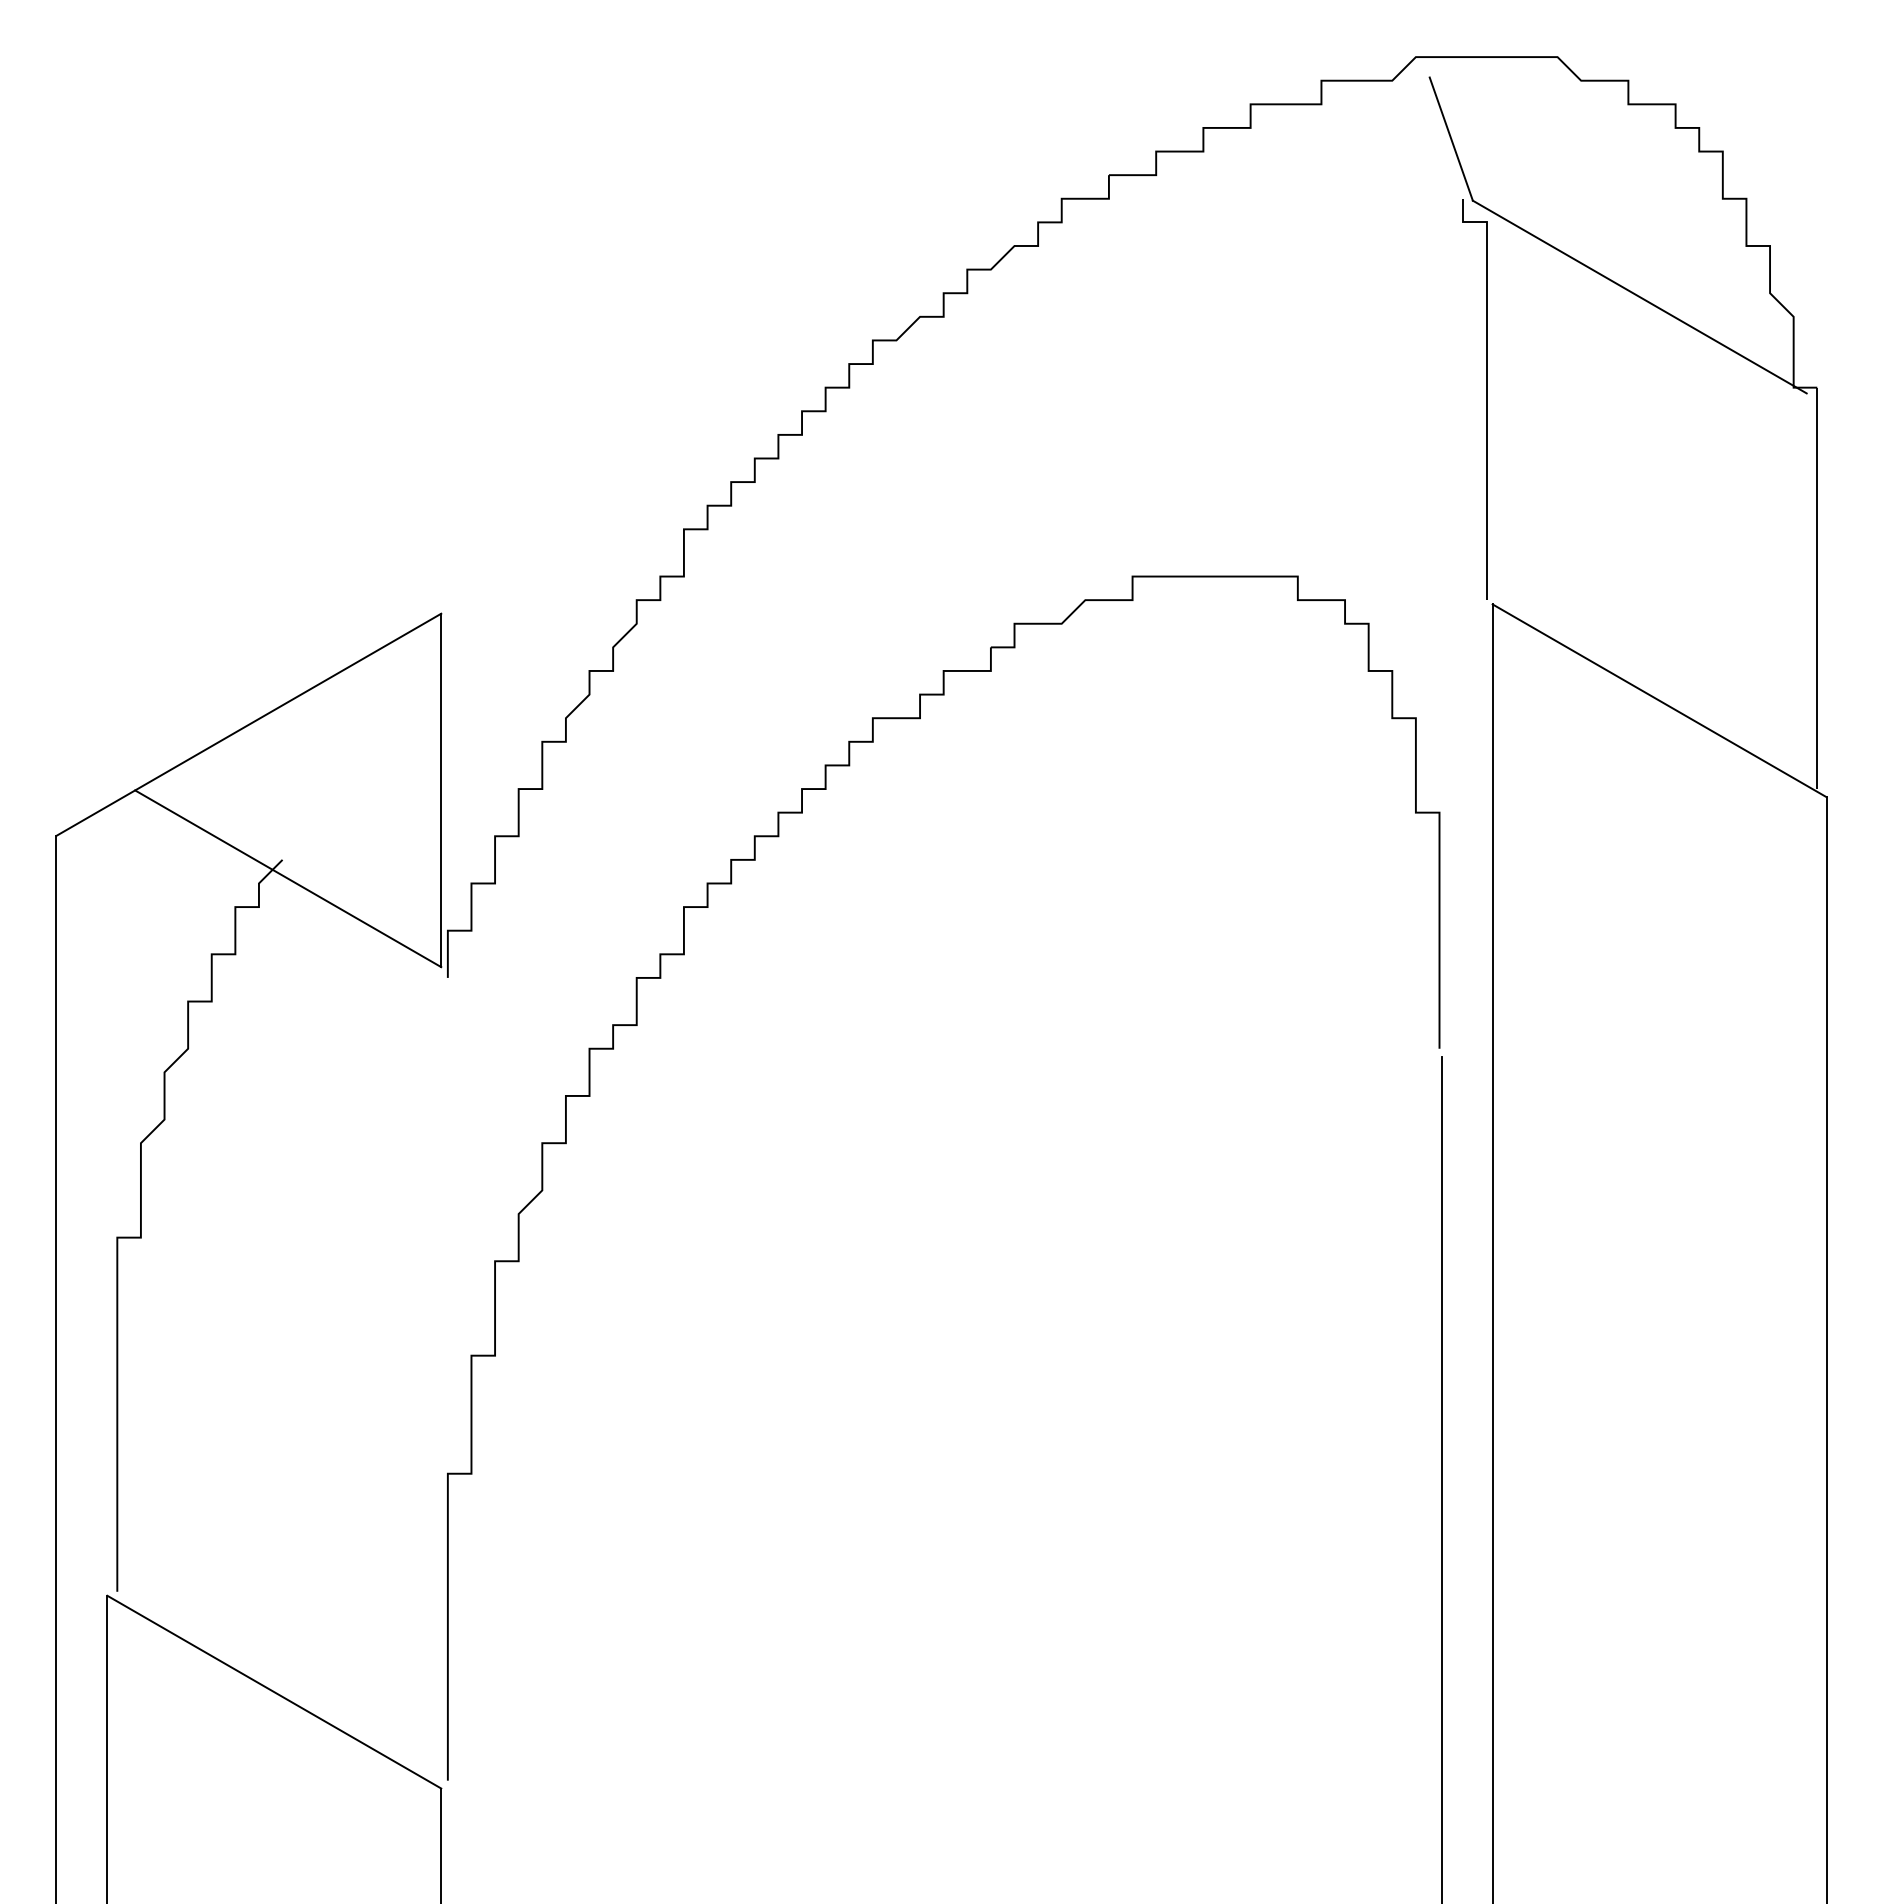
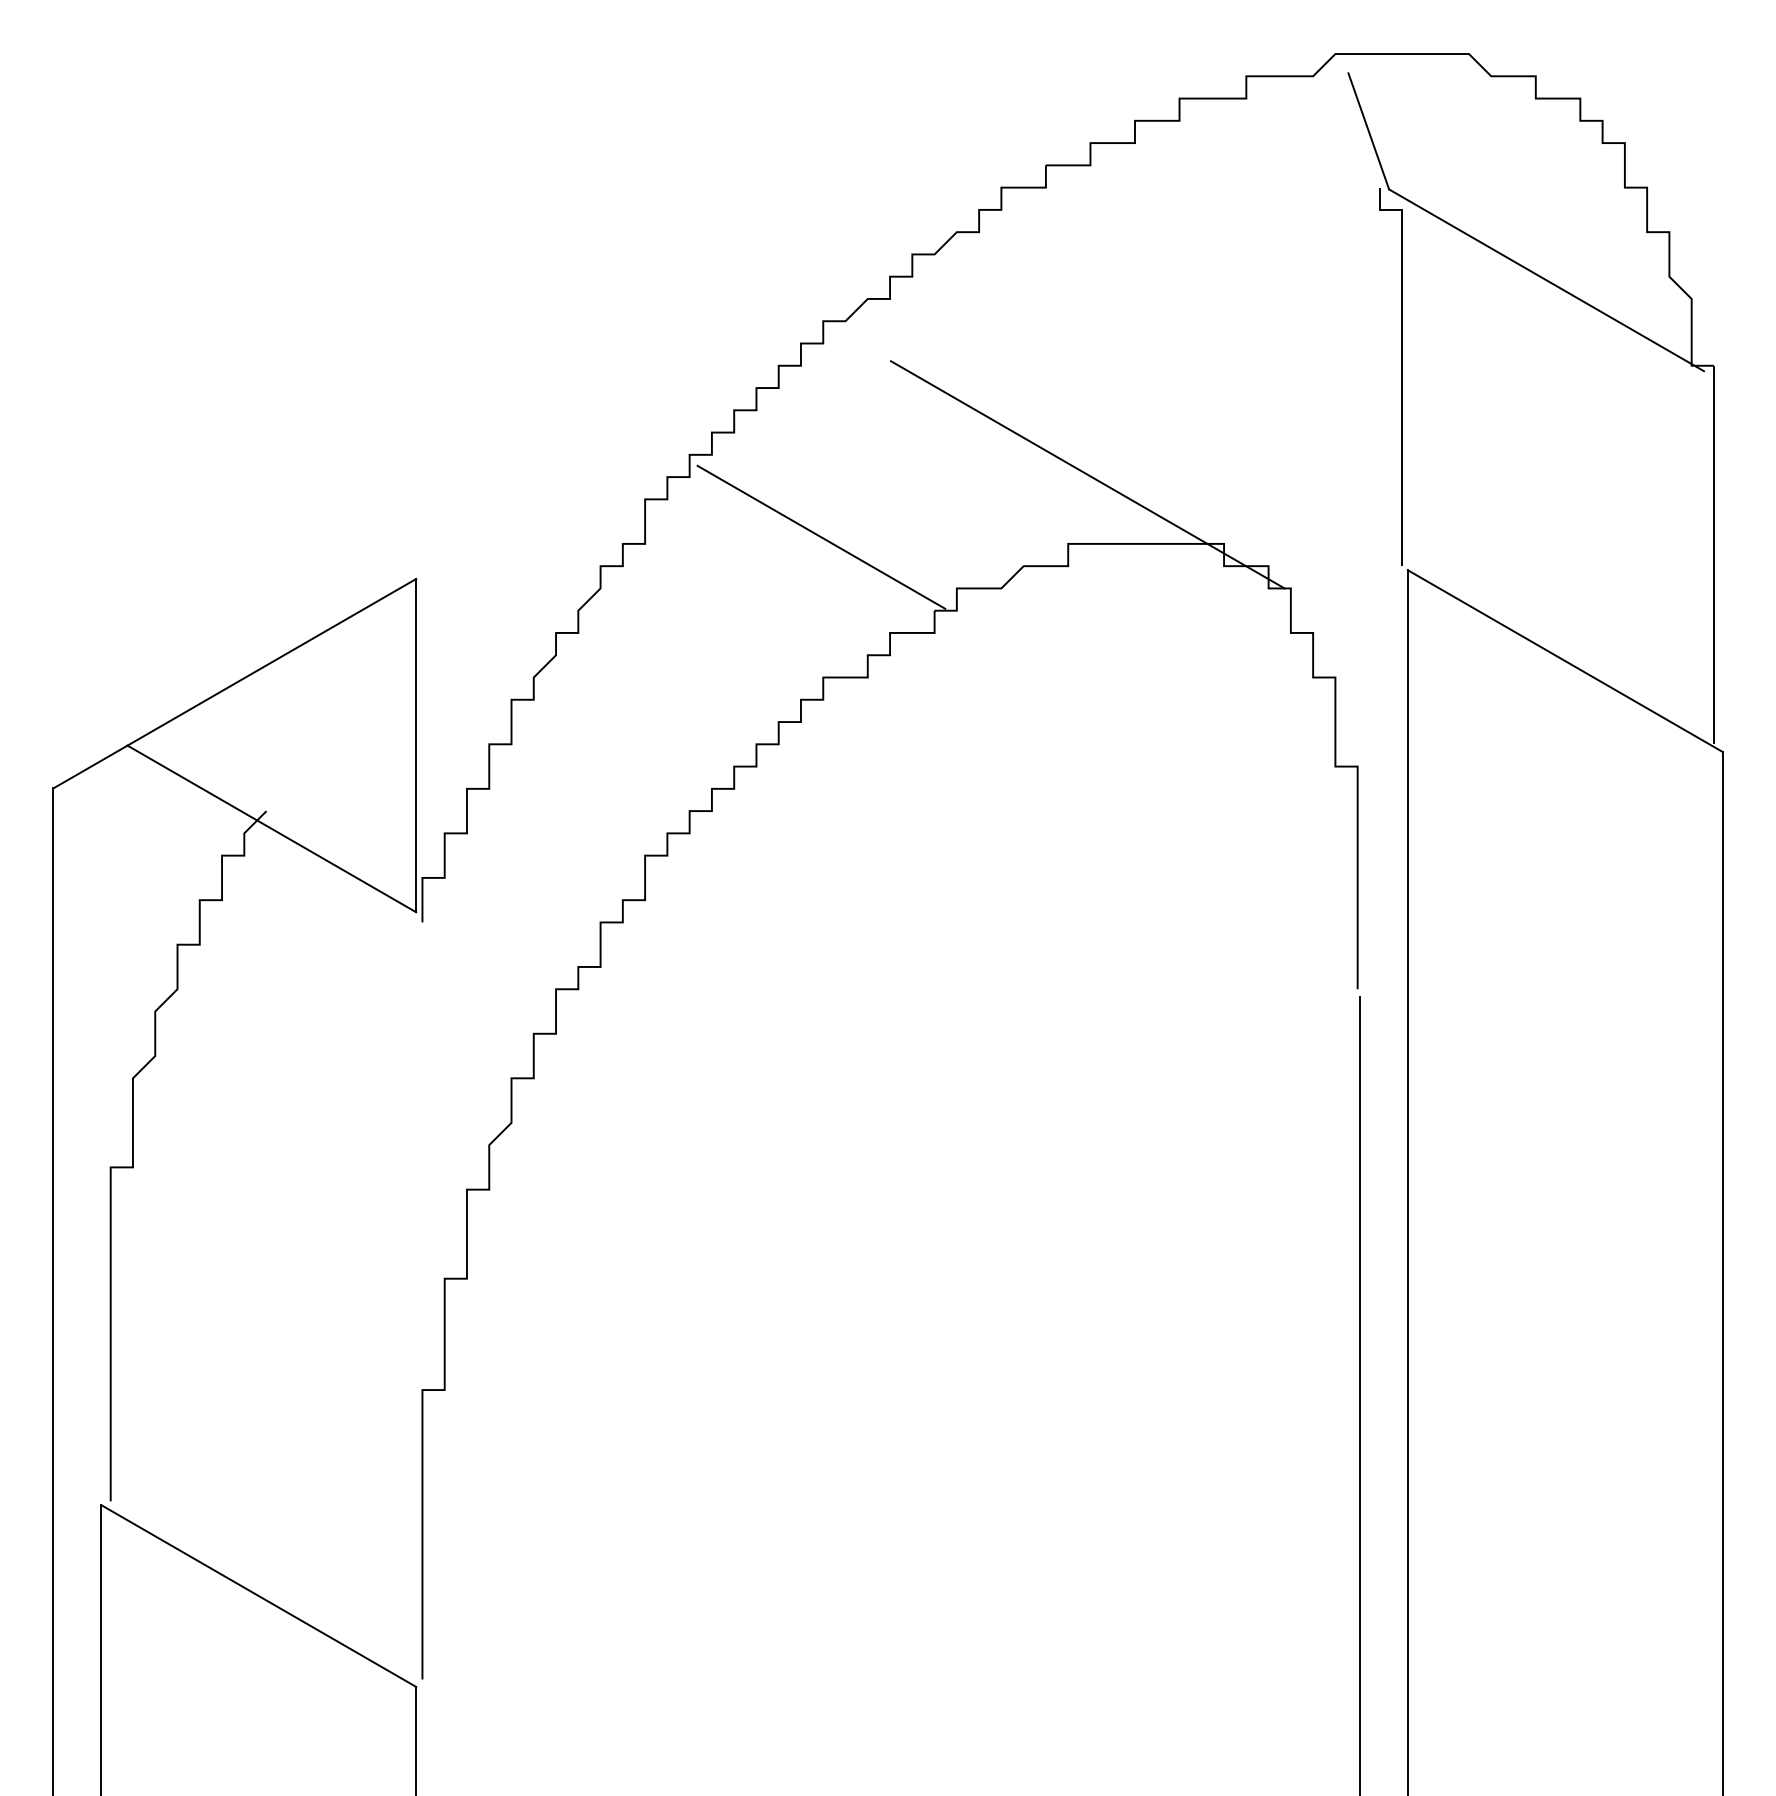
line: (1153, 502) -> (1087, 474), added
line: (870, 569) -> (821, 537), added

